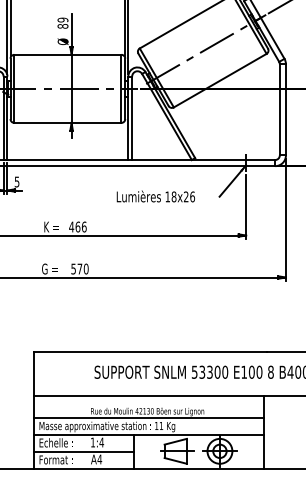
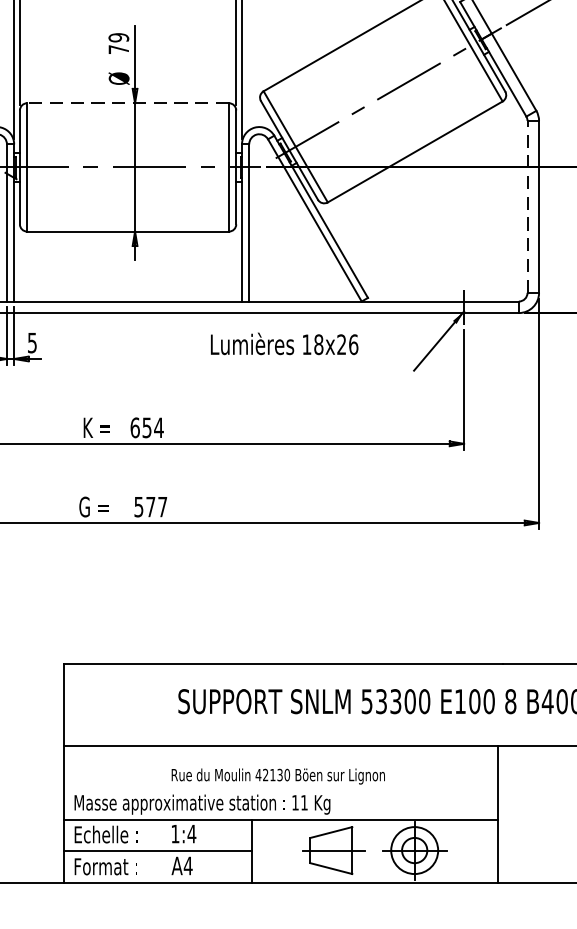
text: (62, 26) -> (117, 49), 89 -> 79
line: (67, 54) -> (127, 102), solid -> dashed
line: (279, 109) -> (526, 206), solid -> dashed
text: (155, 196) -> (283, 343), moved
text: (77, 226) -> (146, 426), 466 -> 654
text: (85, 268) -> (161, 505), 570 -> 577
line: (148, 418) -> (280, 788), removed

